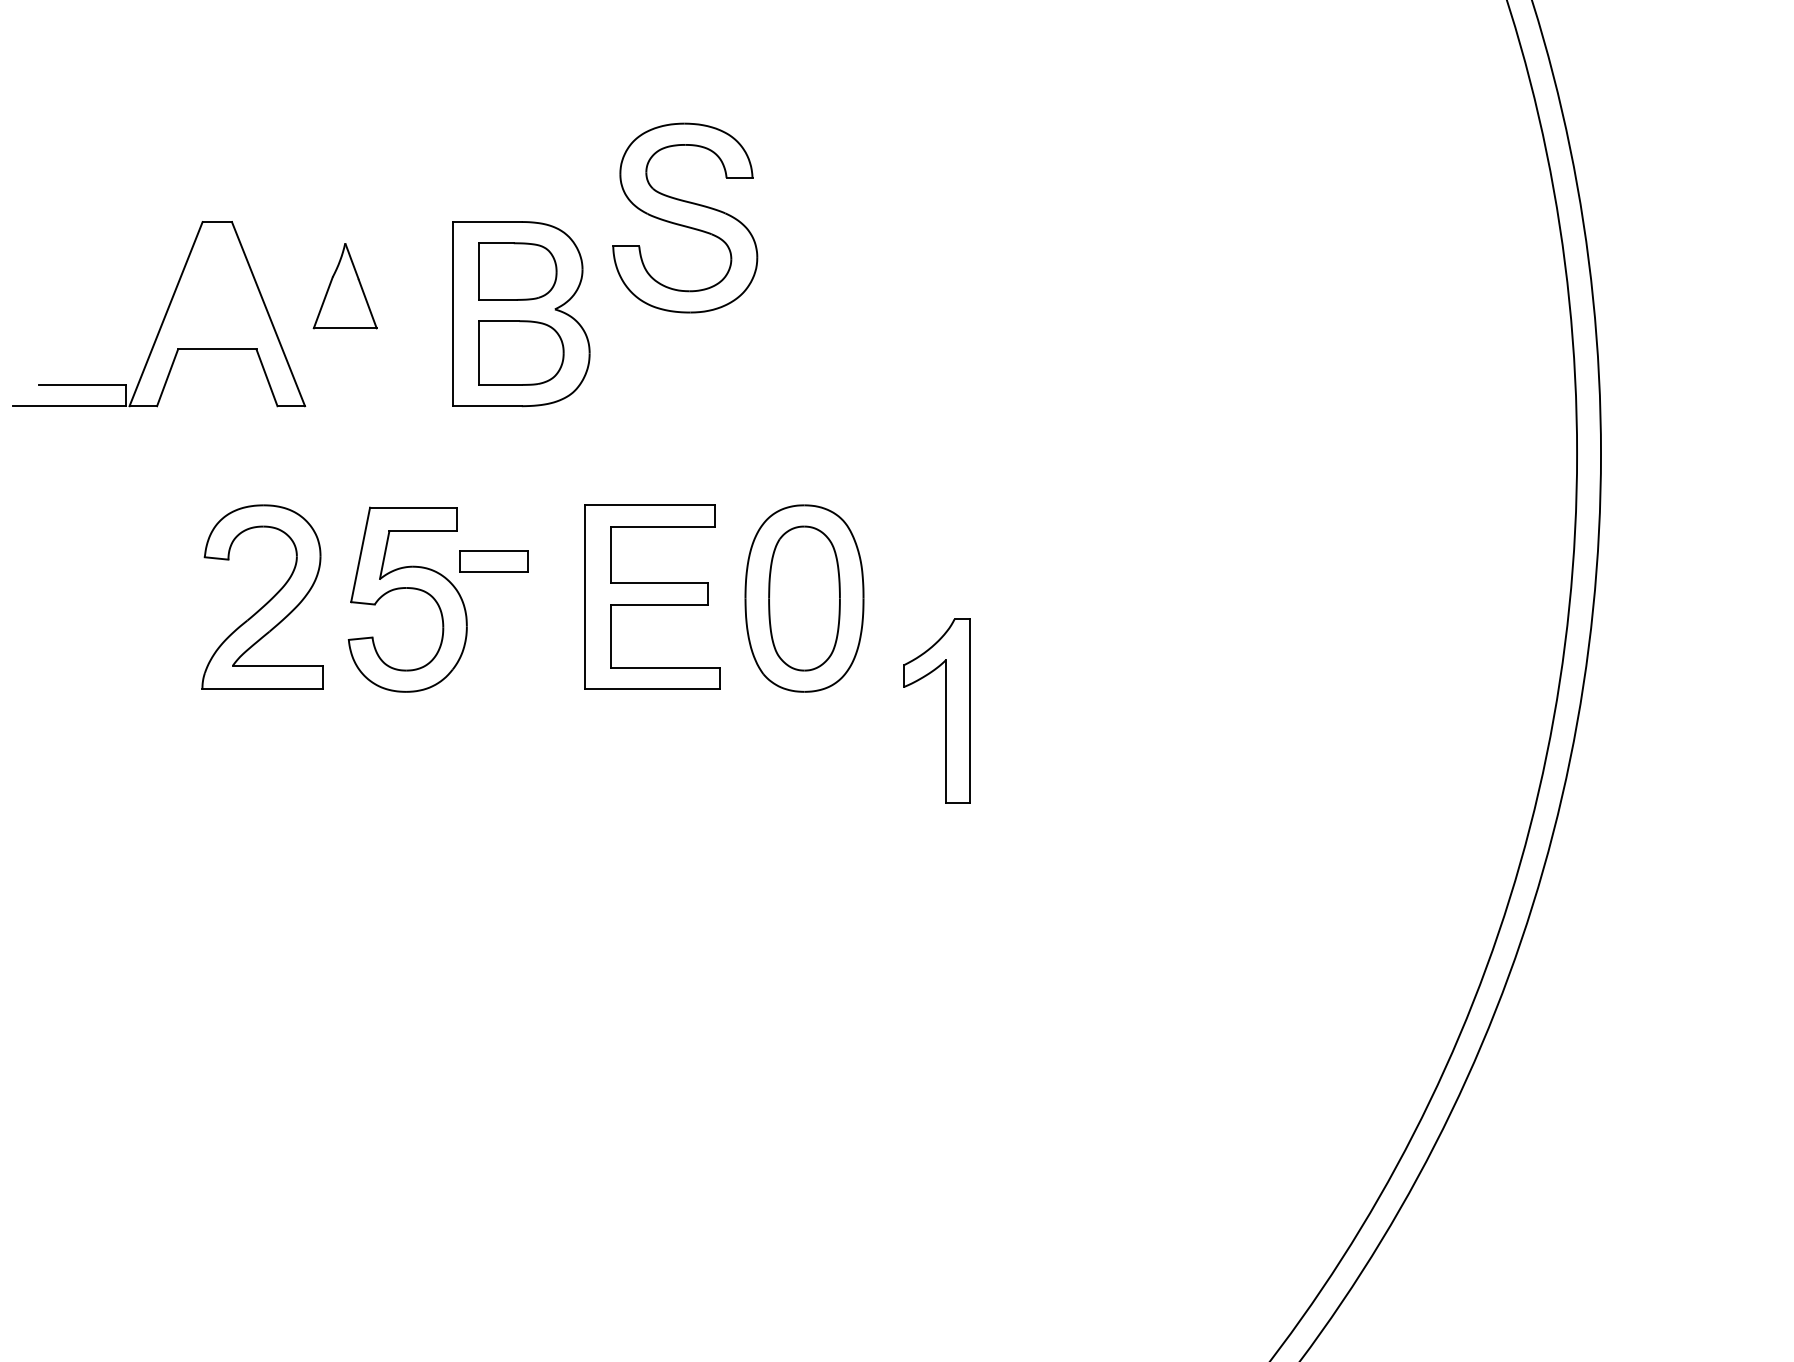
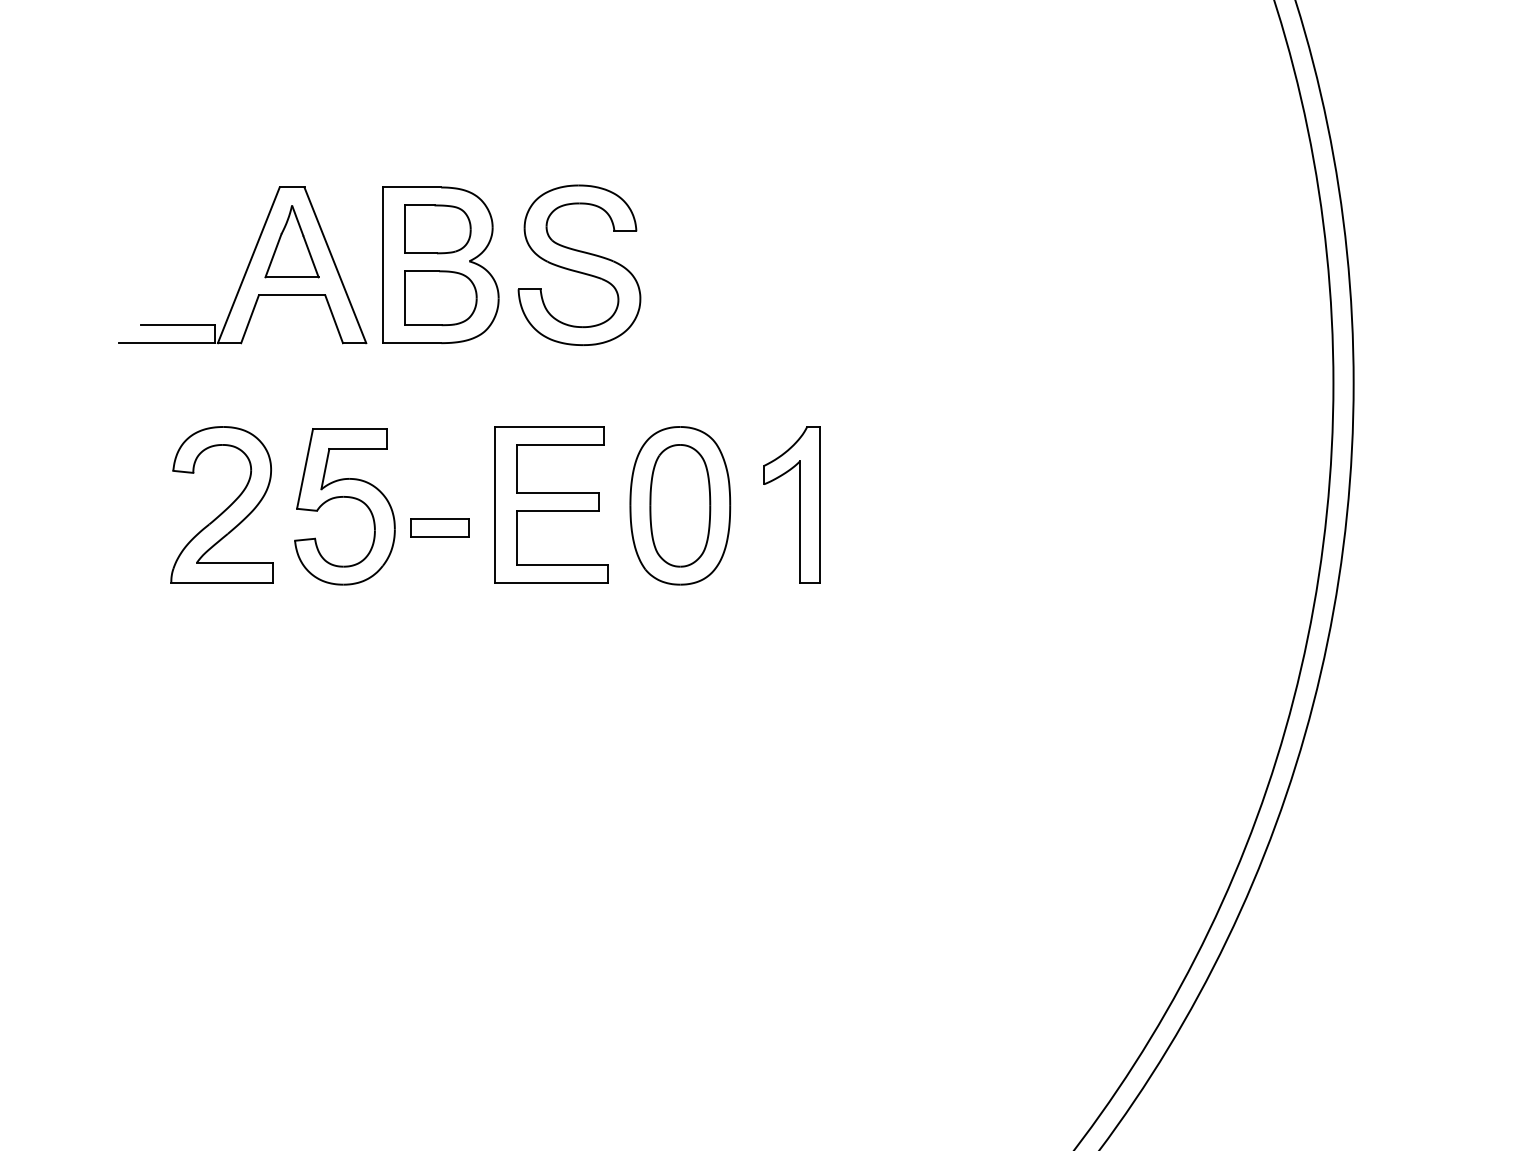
part: (685, 217) -> (579, 264), moved
part: (159, 314) -> (243, 265), moved
part: (493, 561) -> (439, 527), moved
part: (945, 710) -> (799, 504), moved

